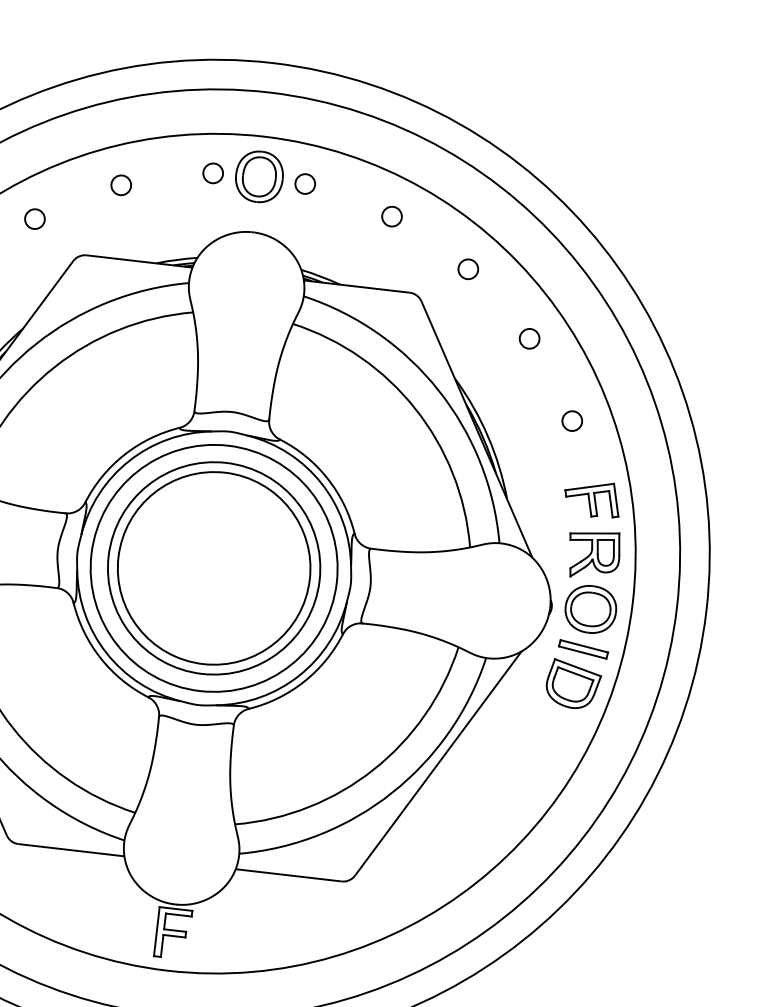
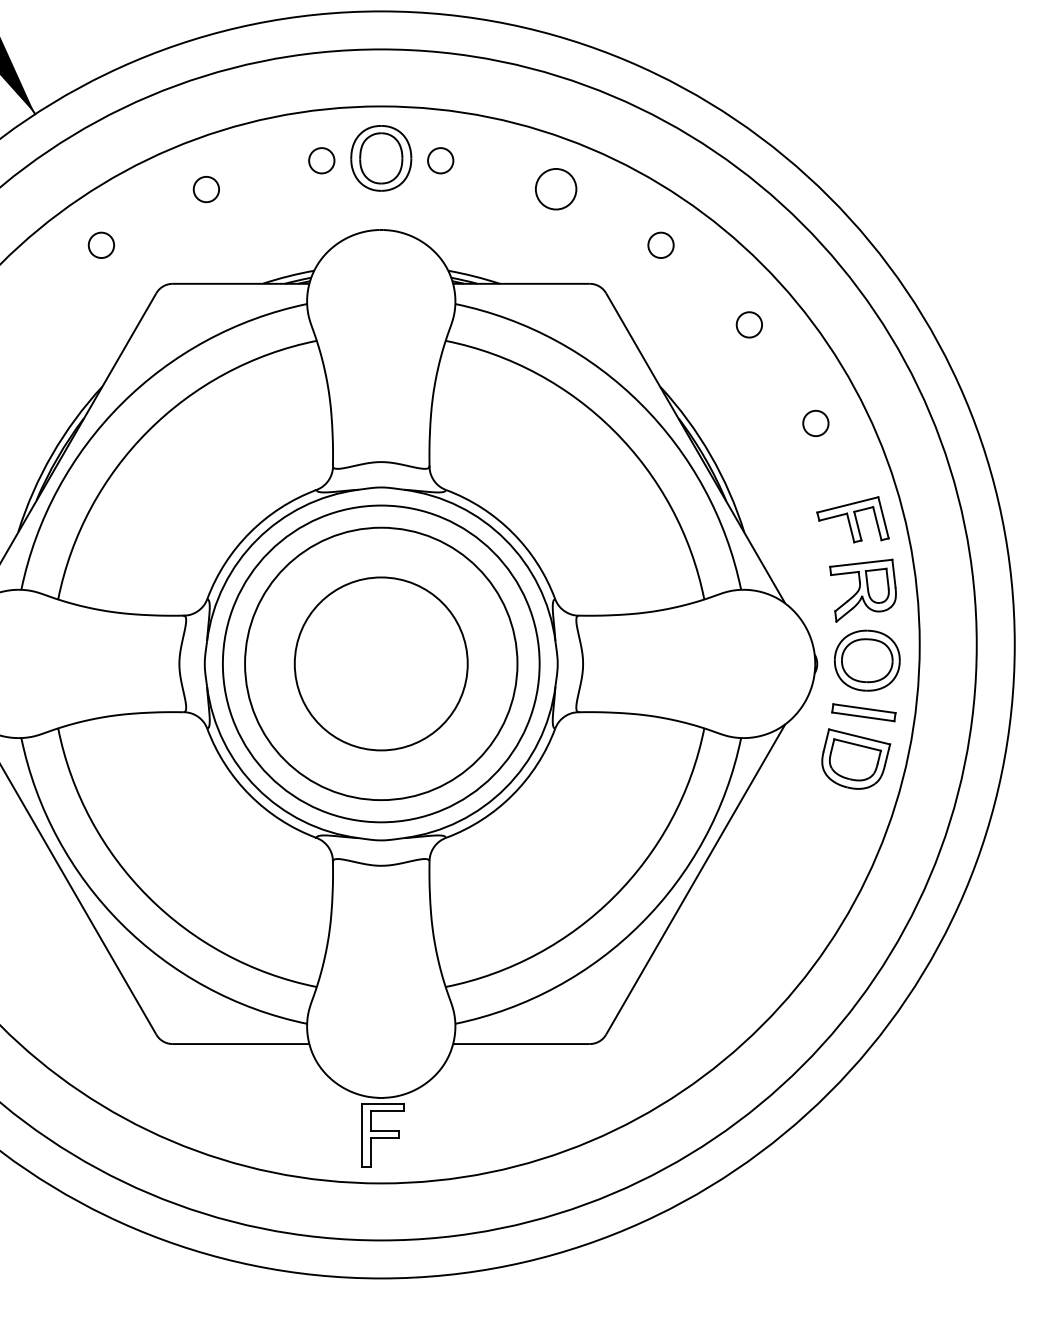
circle: (391, 216) -> (555, 189), size x1.6
circle: (213, 567) -> (380, 663), size x0.7

